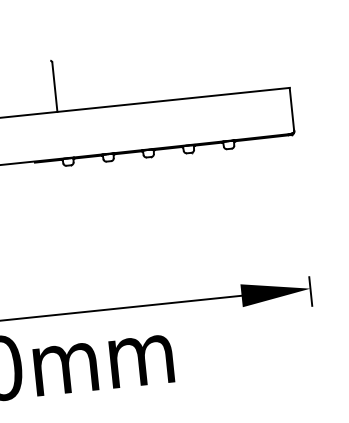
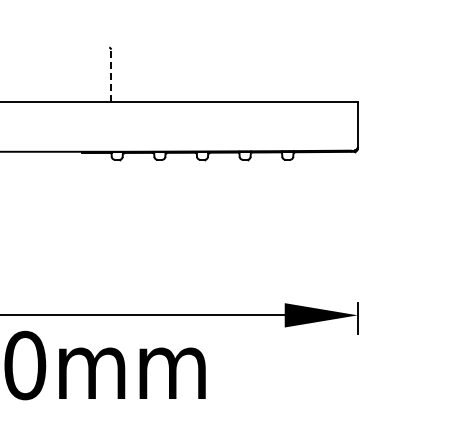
line: (55, 86) -> (111, 75), solid -> dashed

